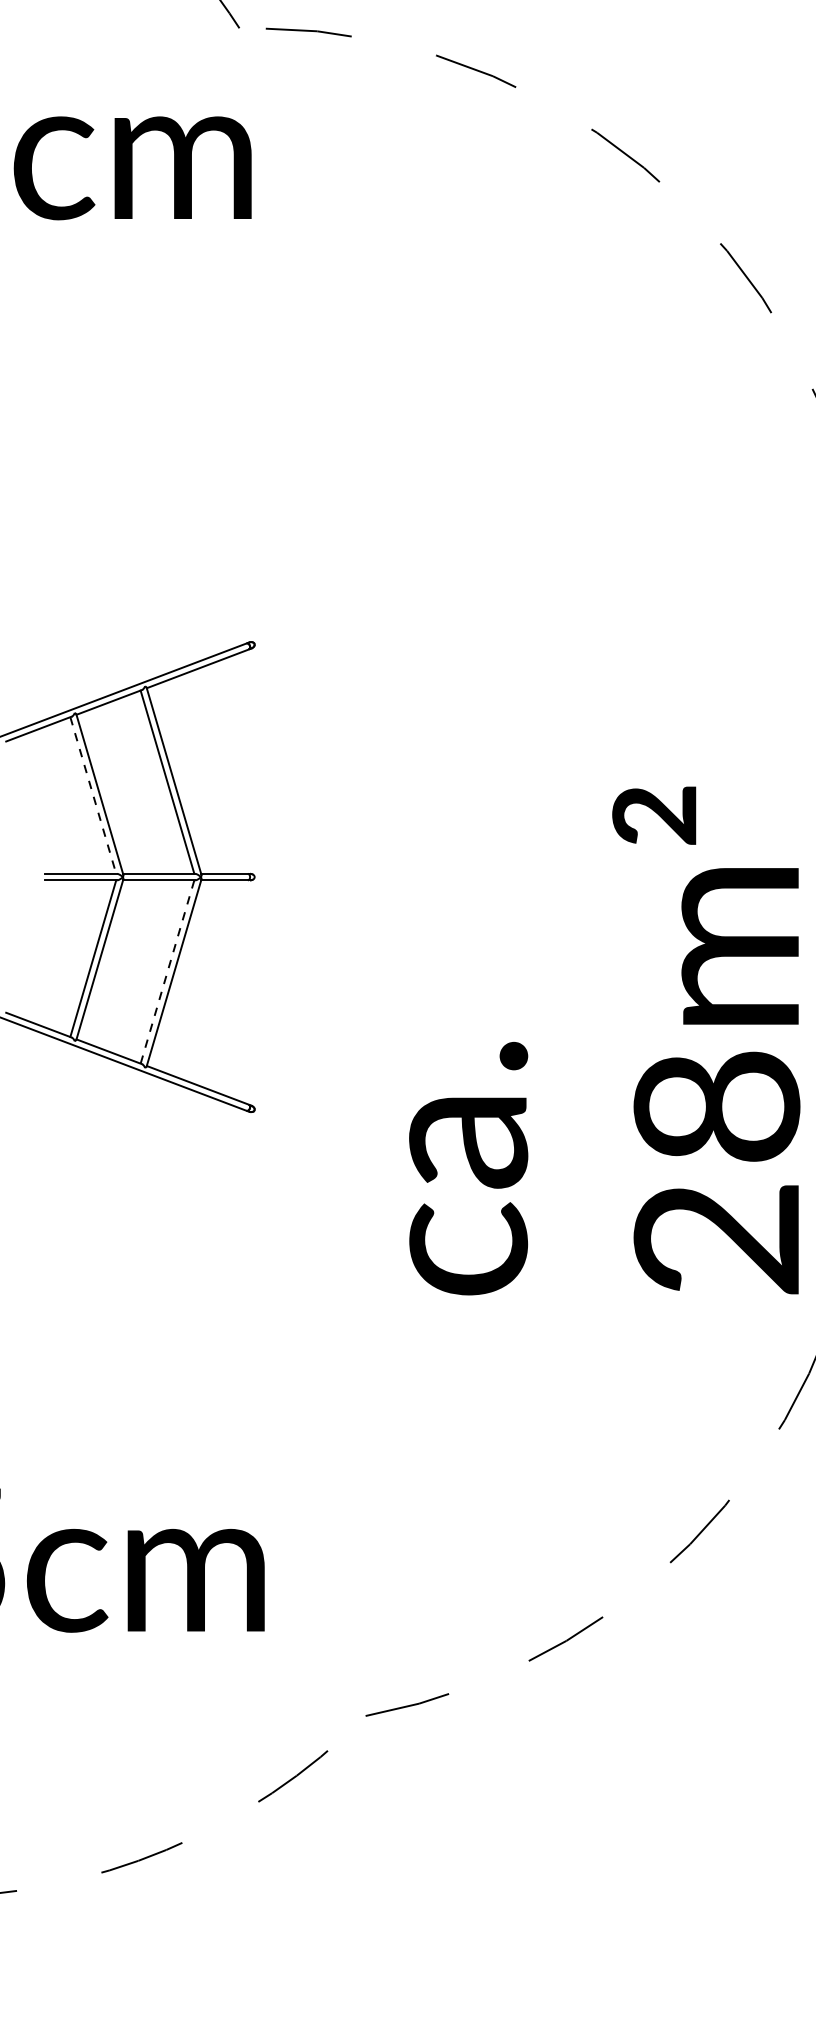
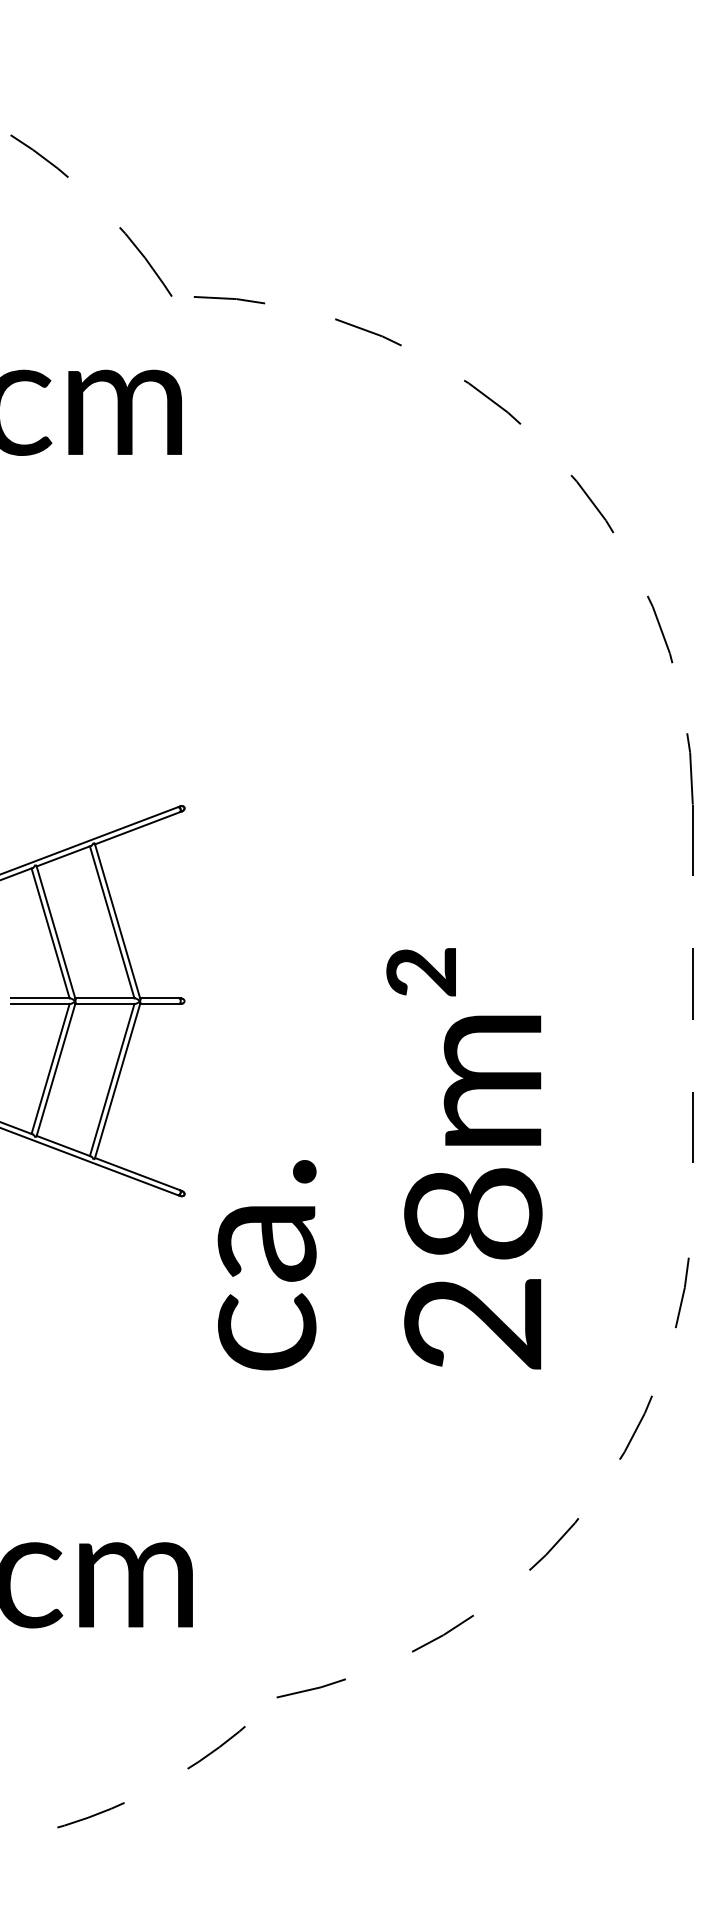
line: (93, 795) -> (50, 933), dashed -> solid
line: (167, 972) -> (112, 1080), dashed -> solid
text: (603, 1041) -> (379, 1159), moved

